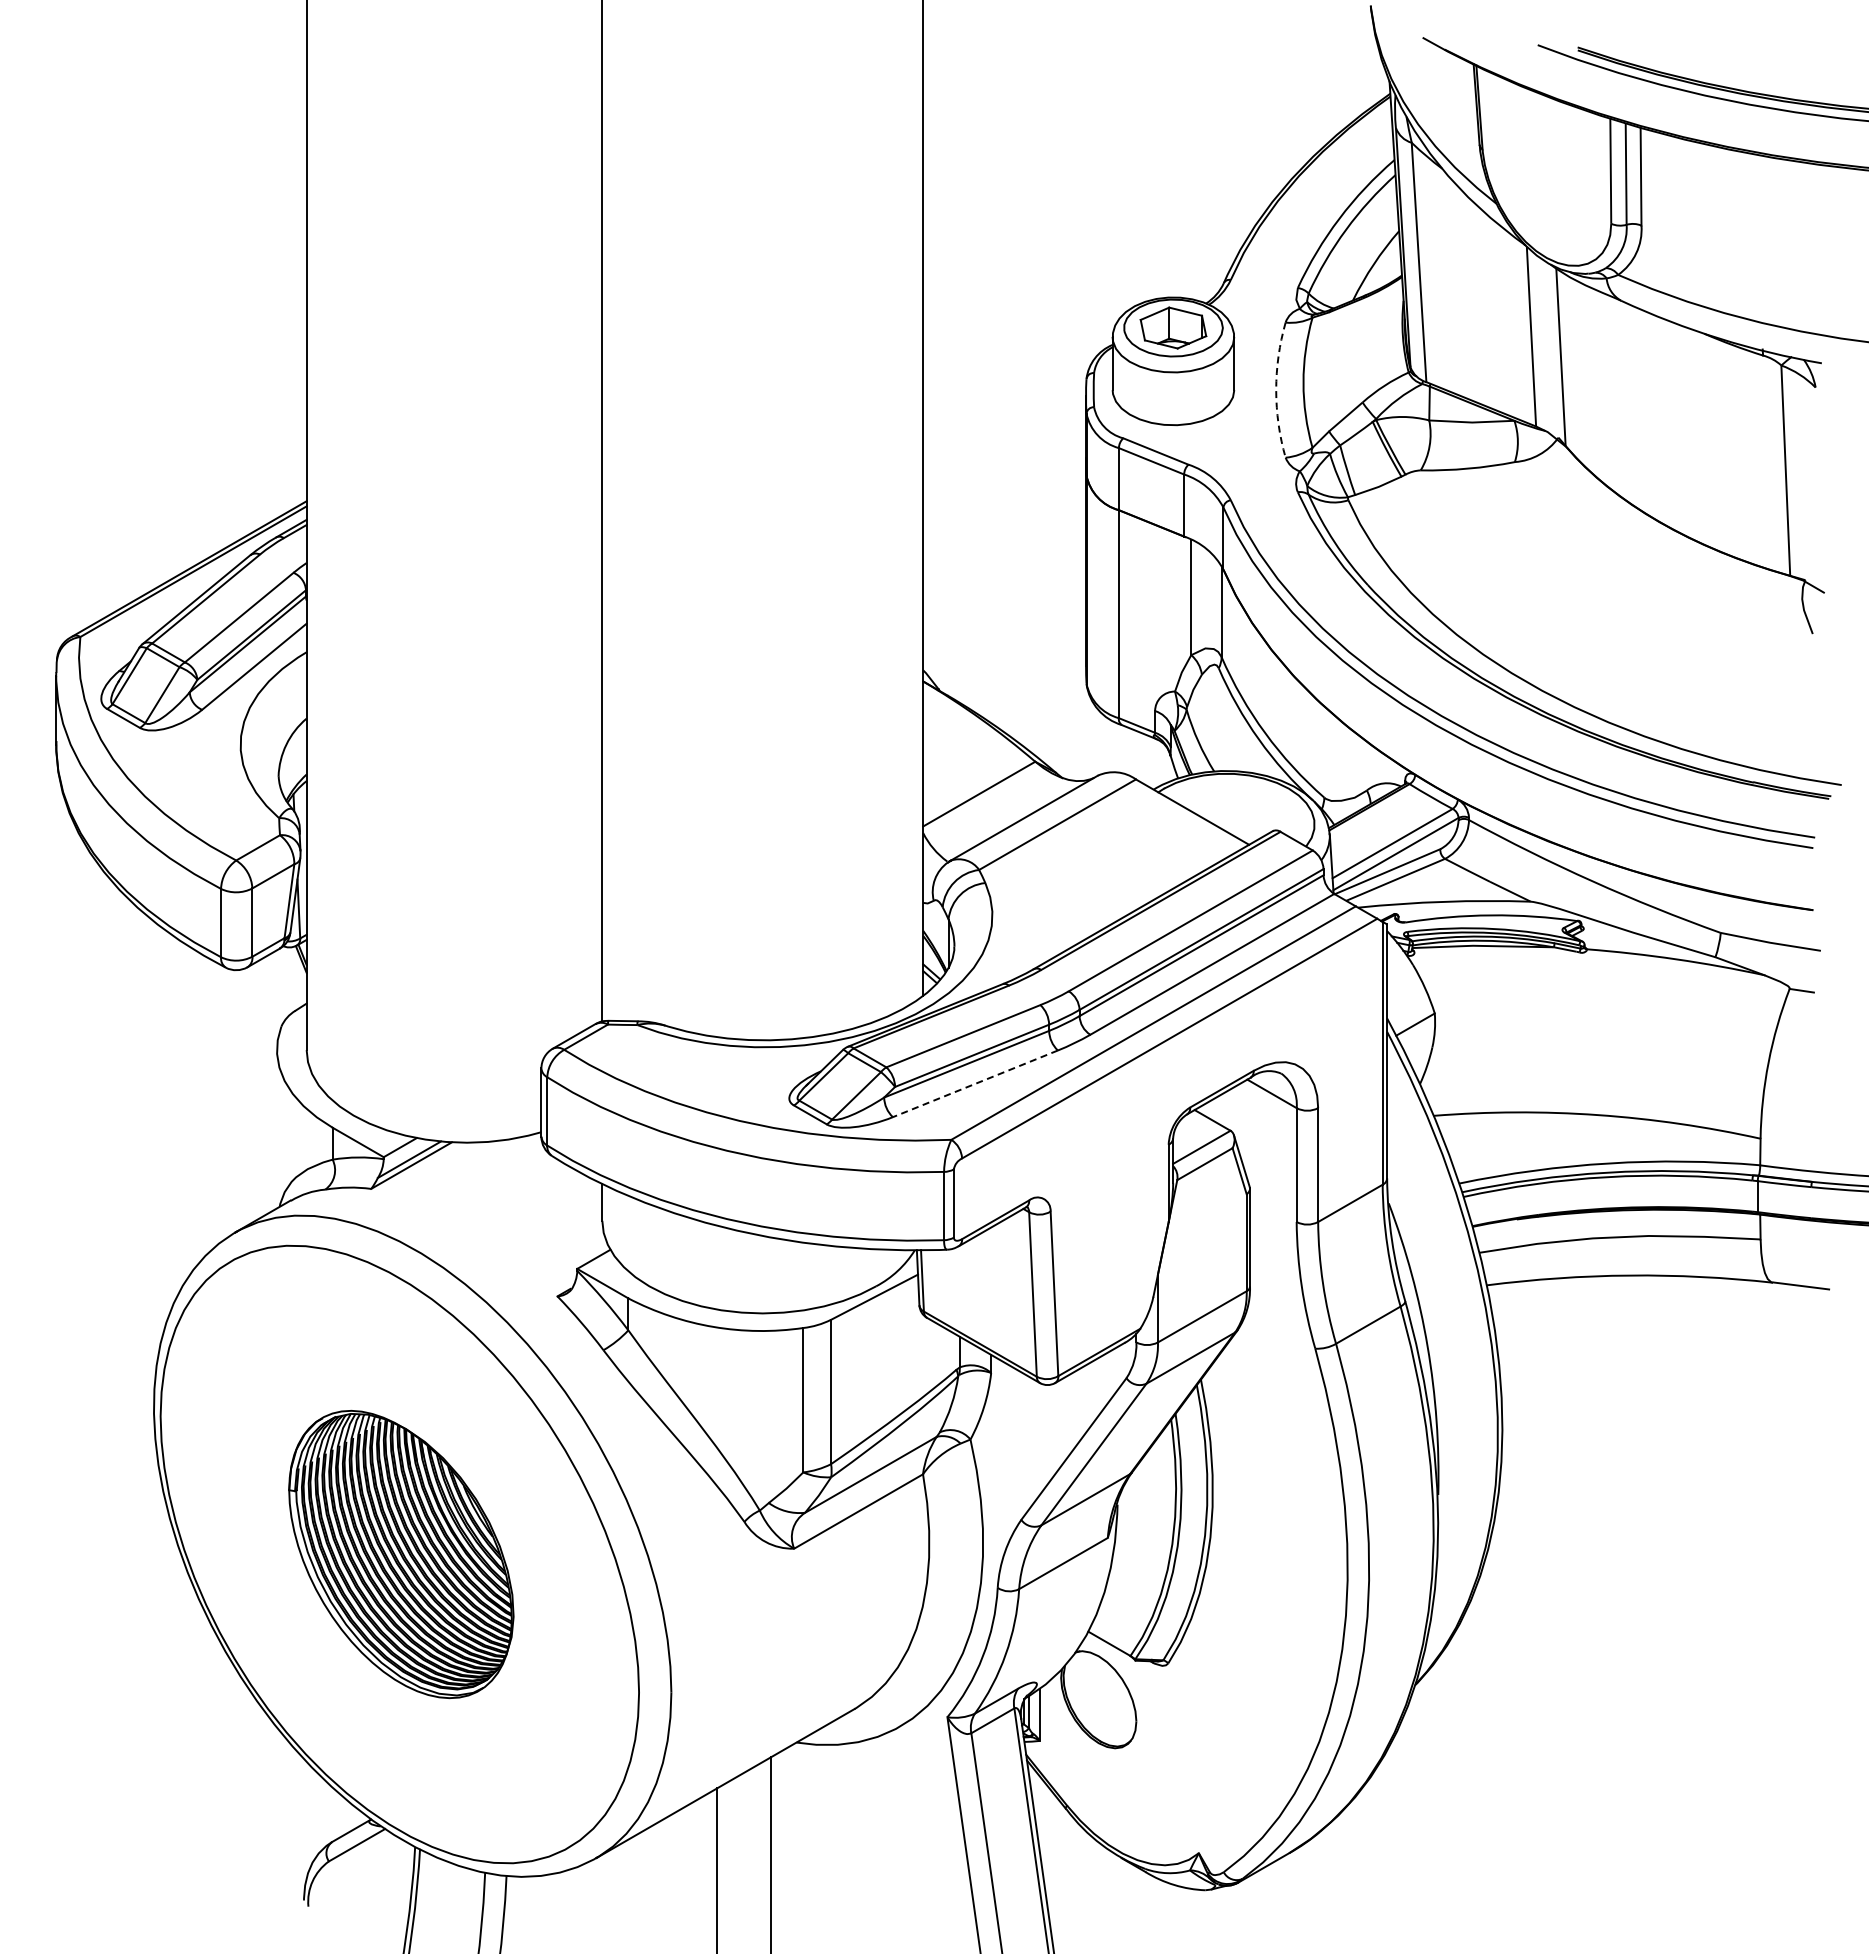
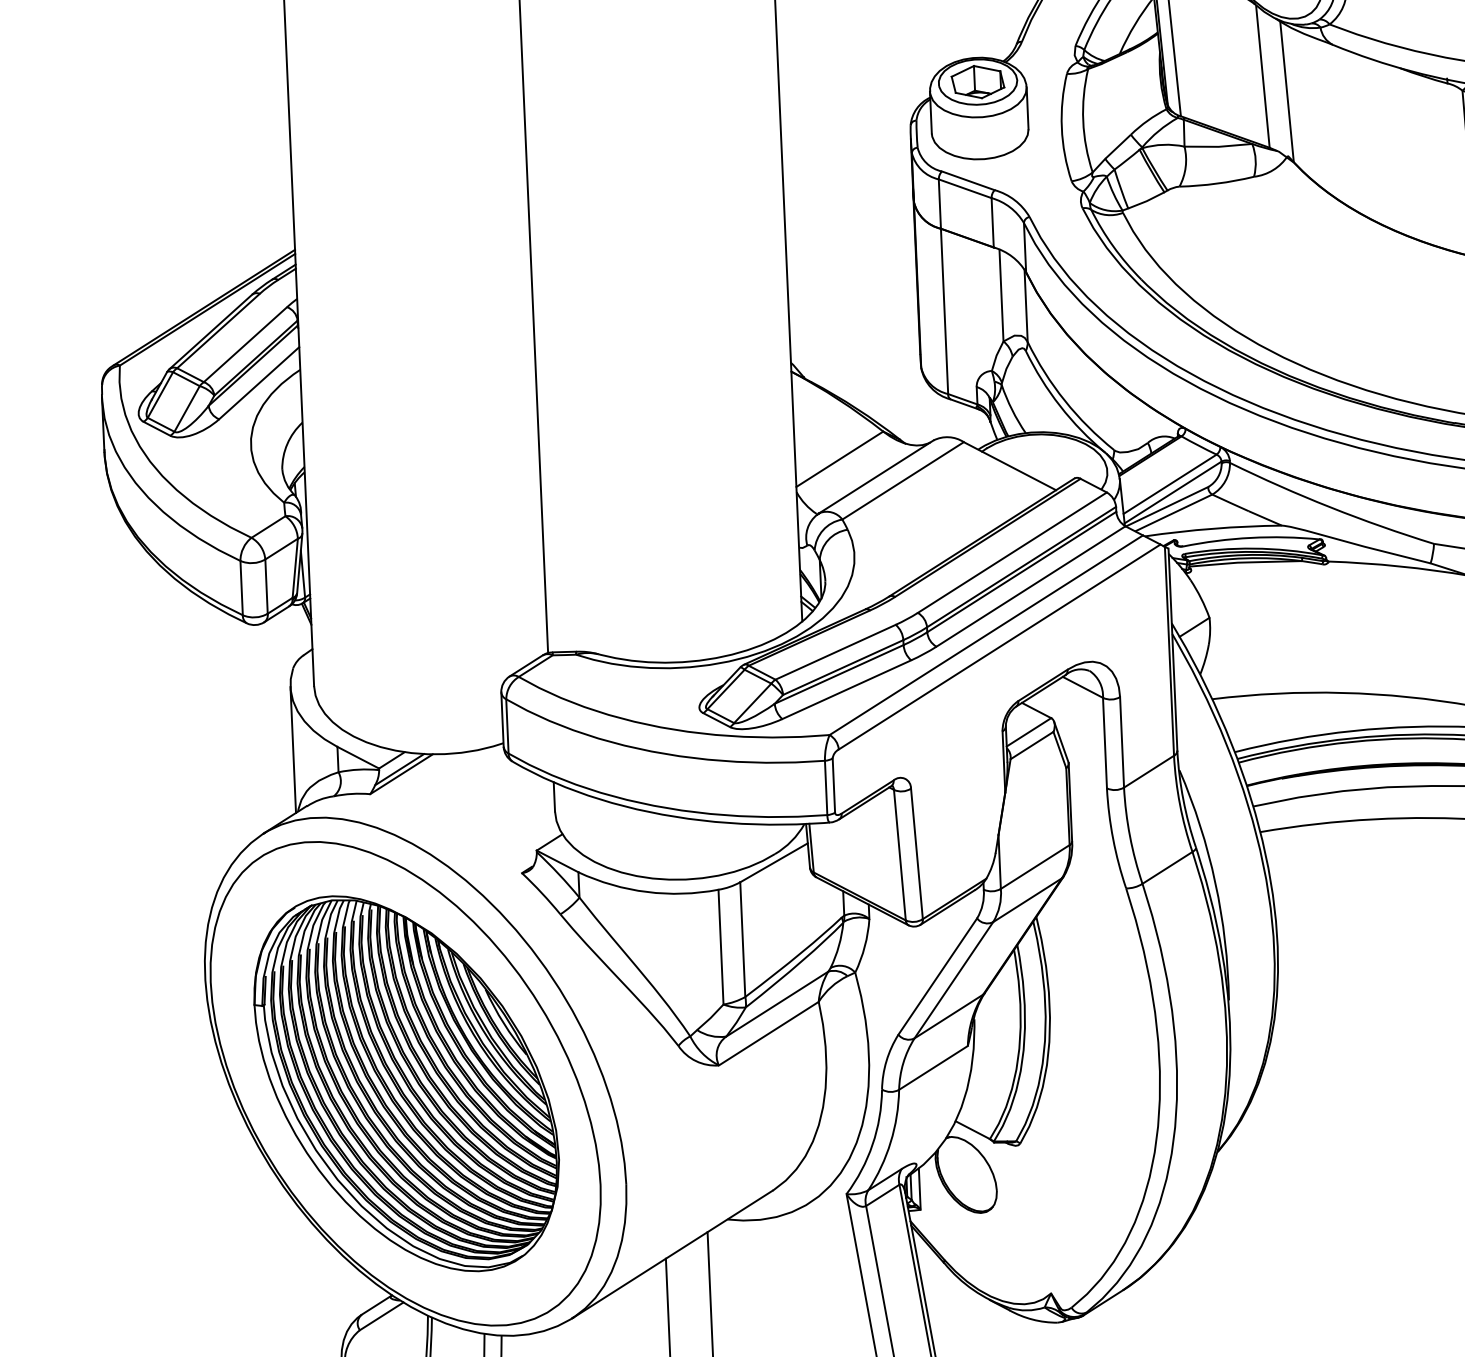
arc: (1276, 390) -> (1062, 128), dashed -> solid
line: (975, 1083) -> (846, 689), dashed -> solid
line: (277, 1129) -> (293, 750), added
part: (401, 1554) -> (406, 1083), size x1.67

